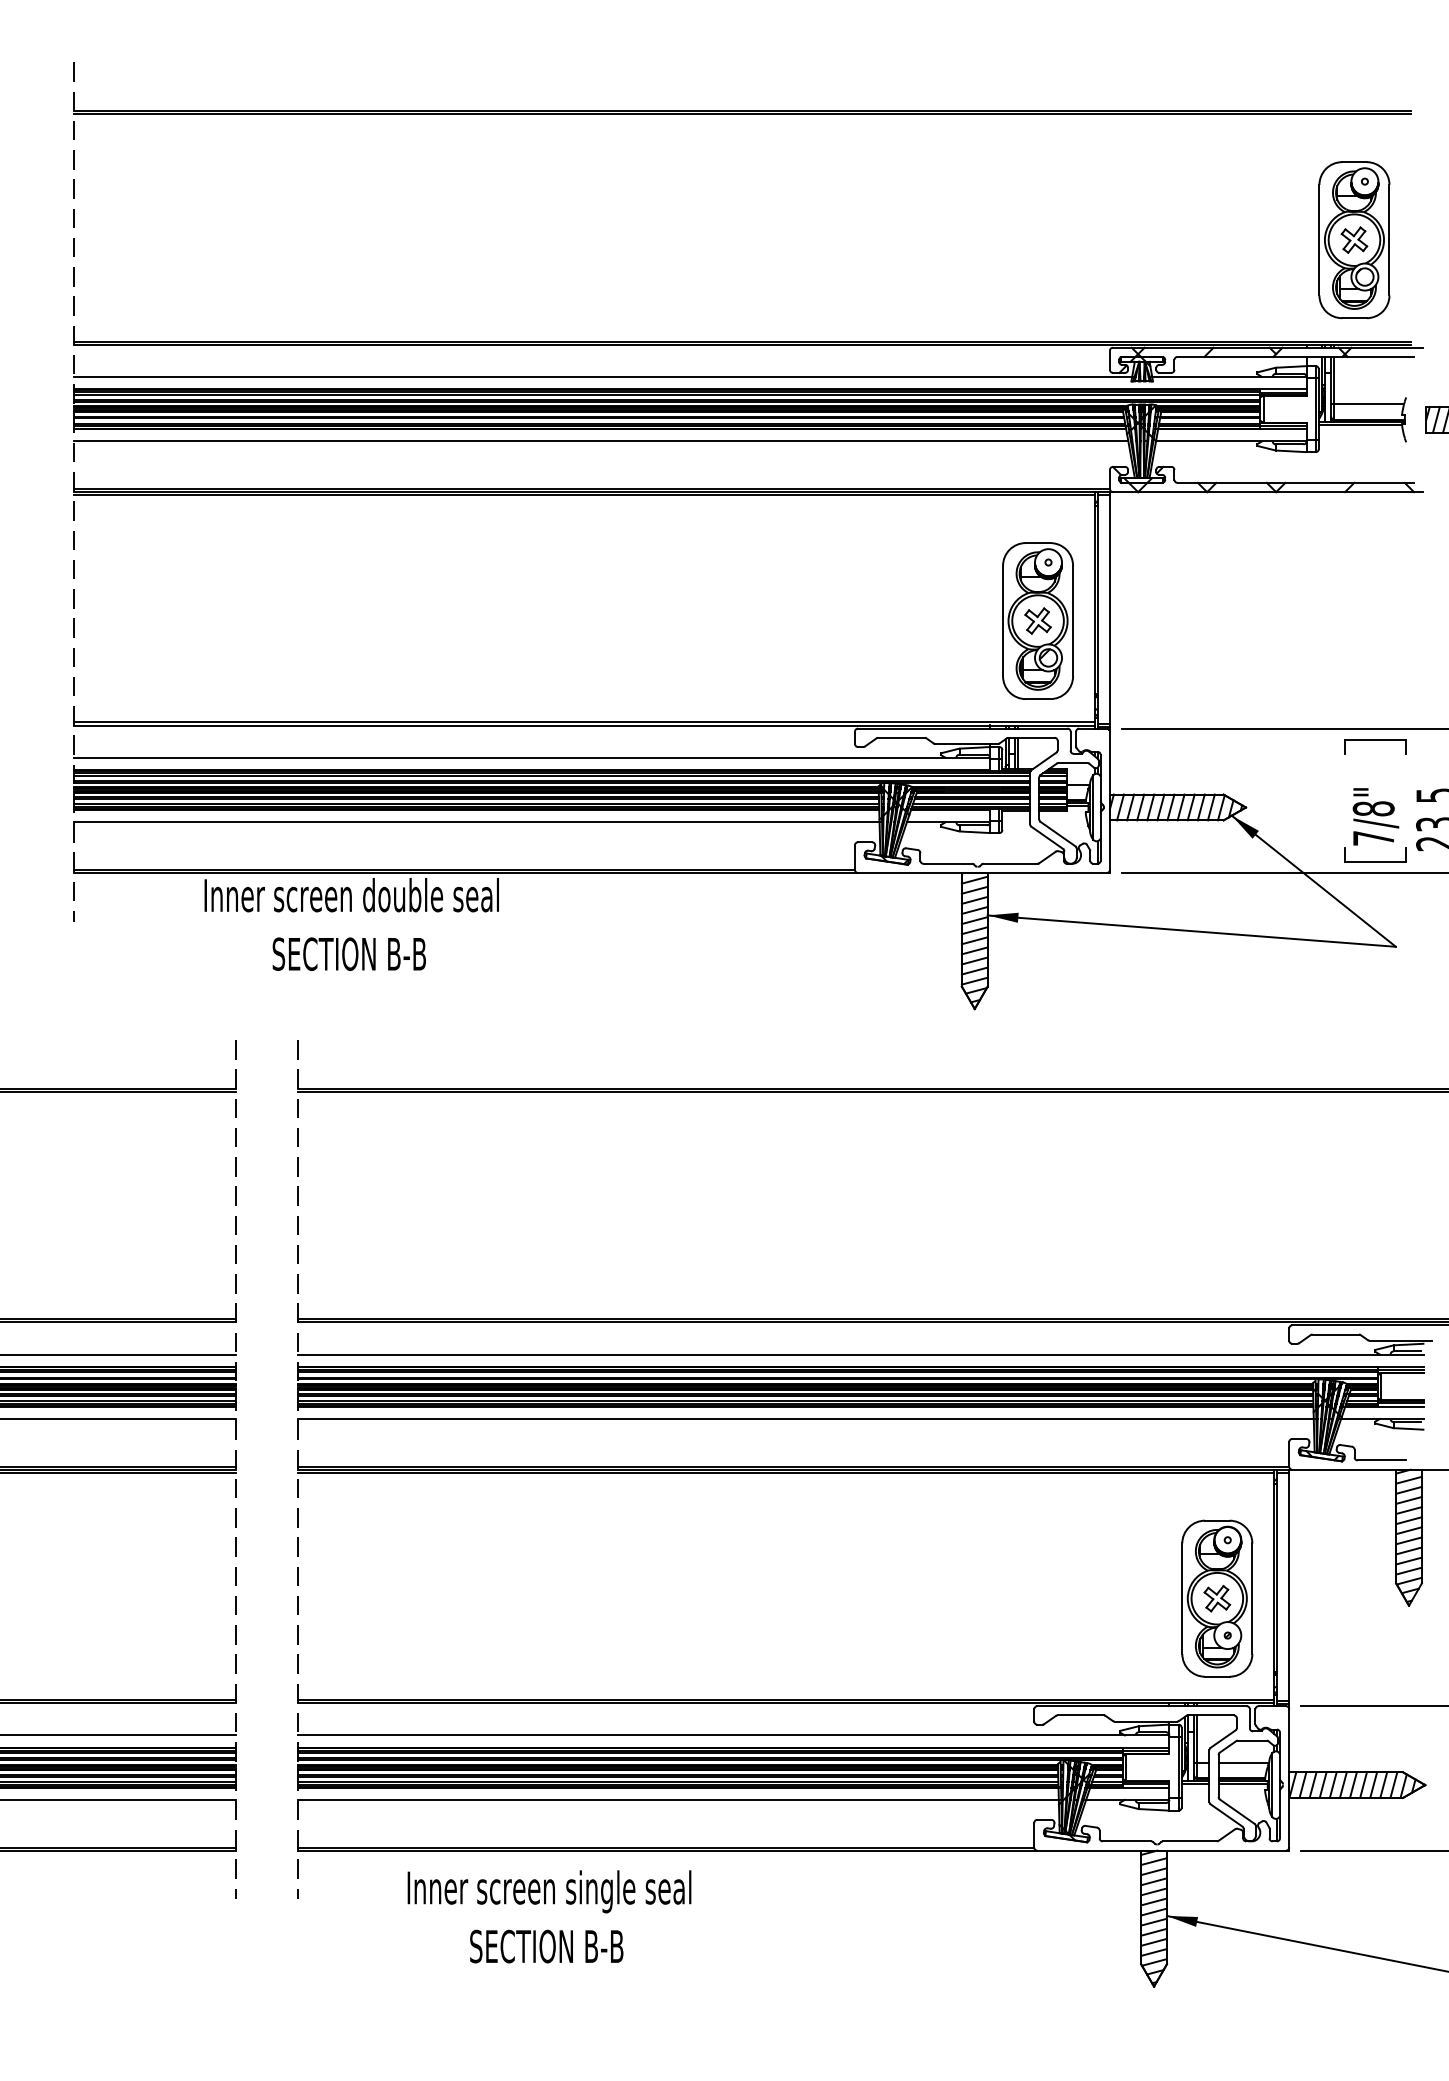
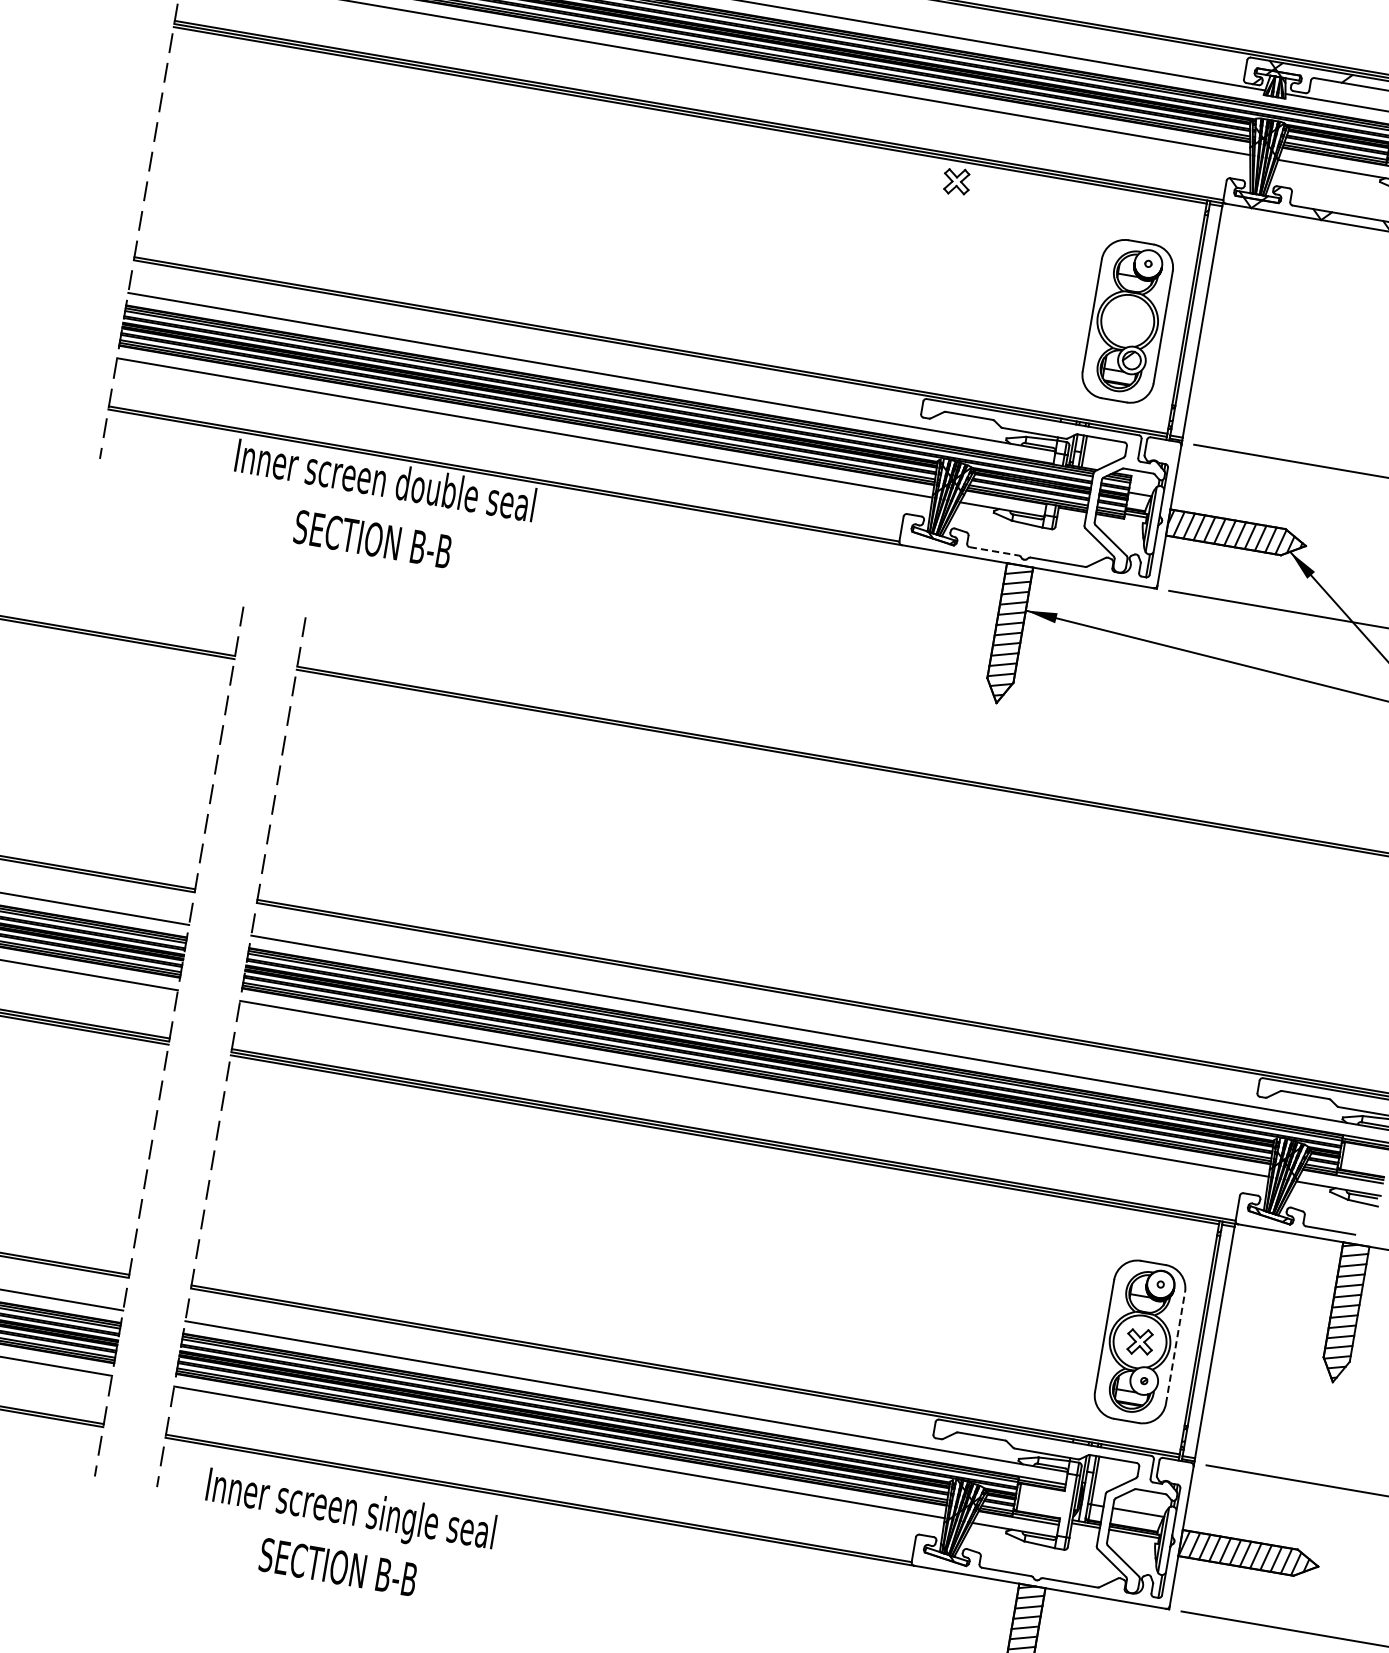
part: (1037, 620) -> (956, 181), moved
line: (948, 863) -> (995, 551), solid -> dashed
line: (1252, 1598) -> (1175, 1347), solid -> dashed
text: (549, 1916) -> (346, 1537), moved

